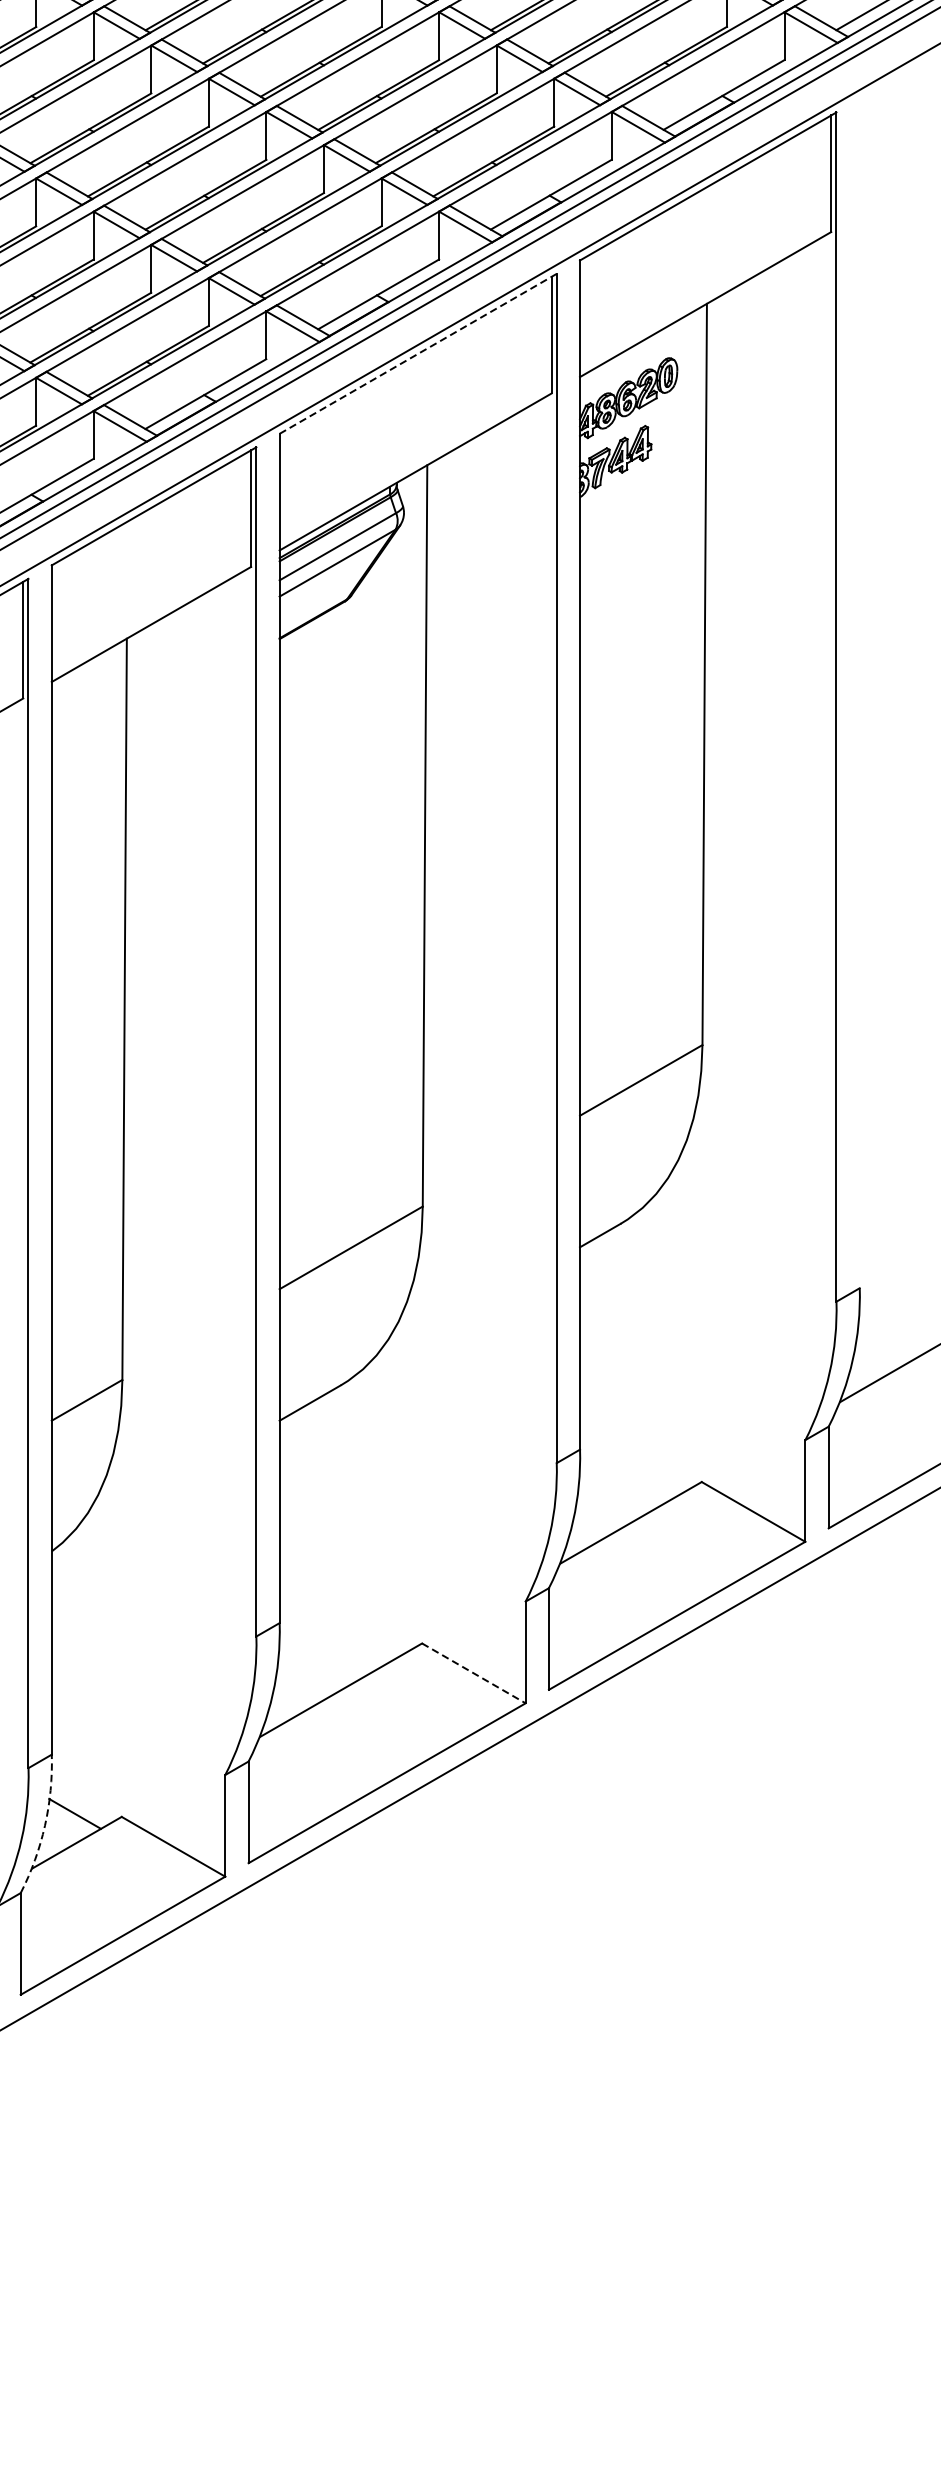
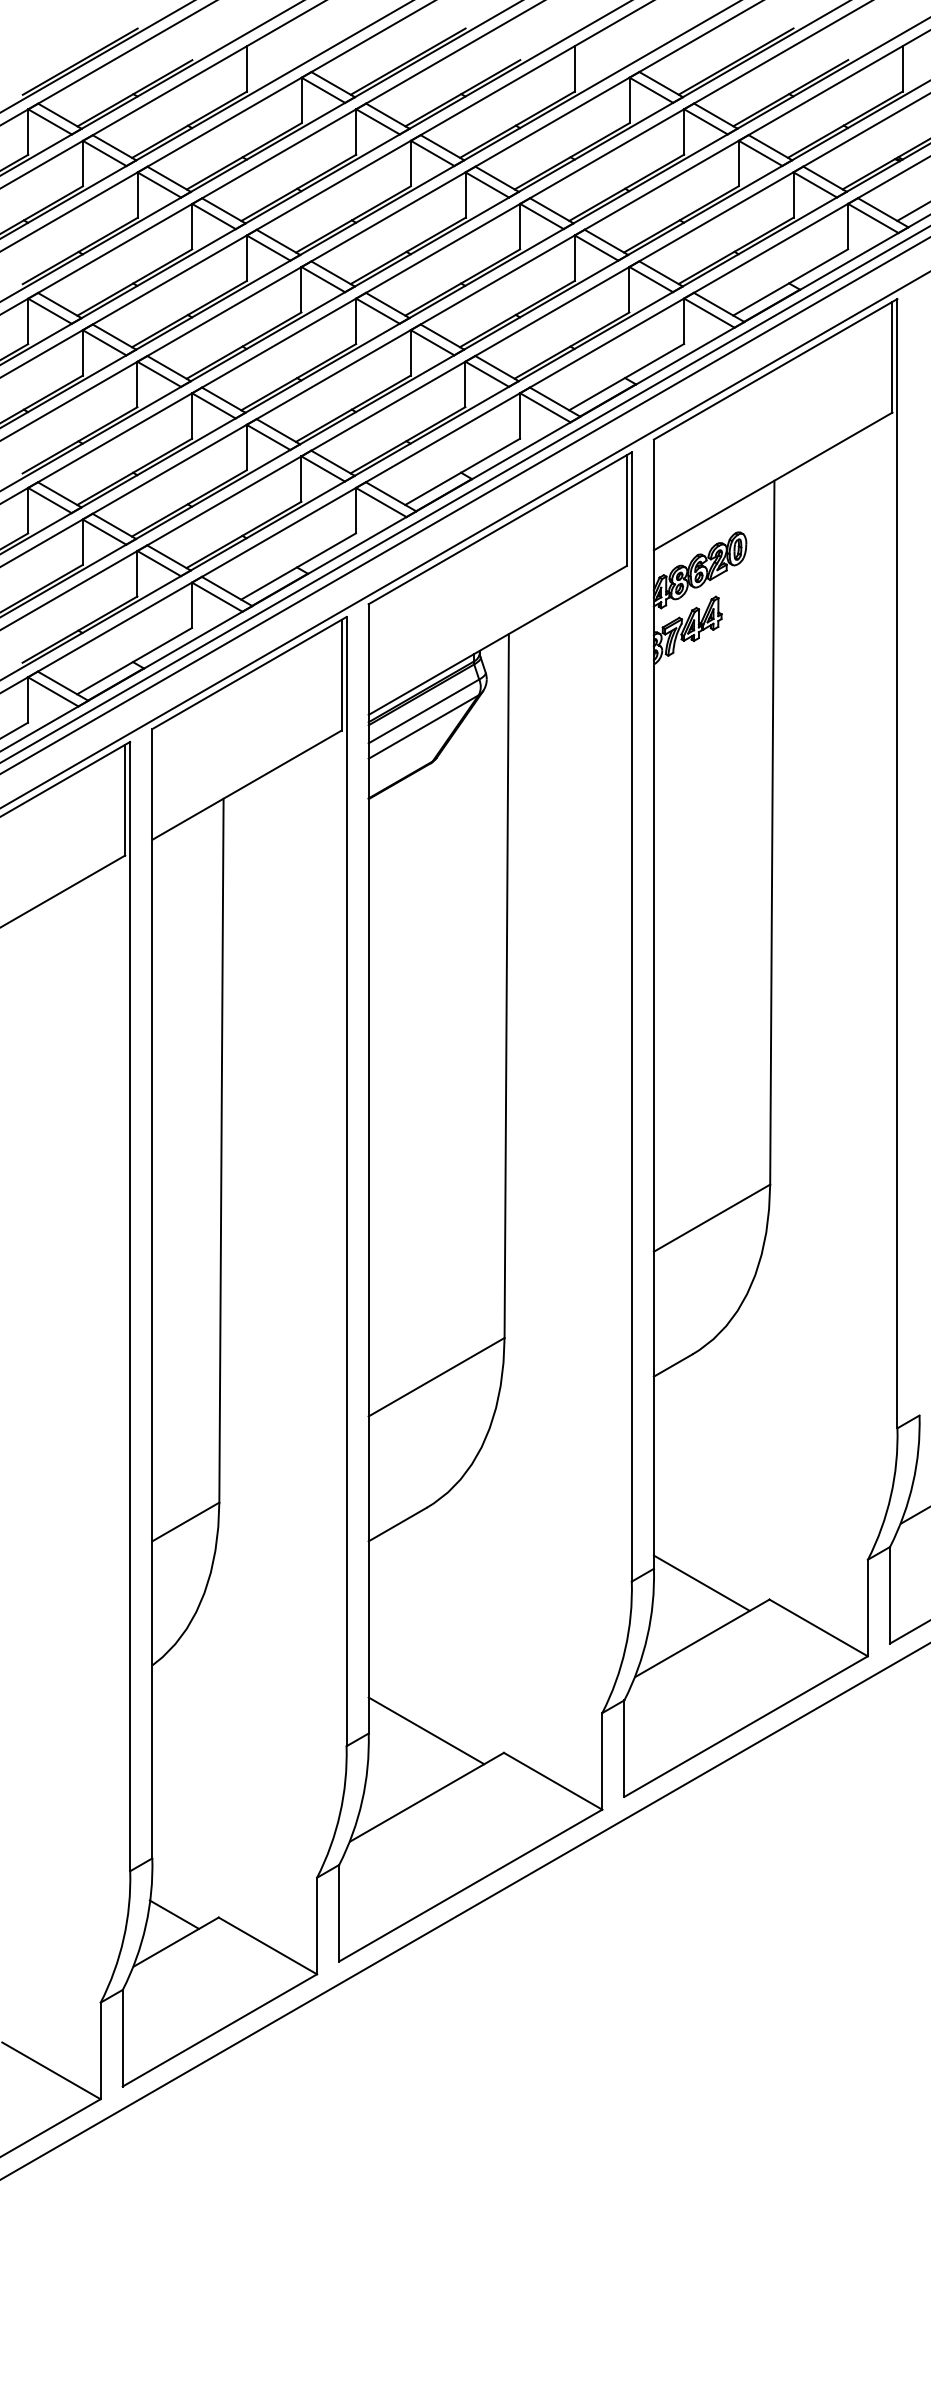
line: (418, 354) -> (500, 528), dashed -> solid
line: (630, 1464) -> (701, 1582), added
line: (340, 1619) -> (426, 1730), added
line: (474, 1673) -> (553, 1781), dashed -> solid
arc: (44, 1826) -> (145, 1926), dashed -> solid

